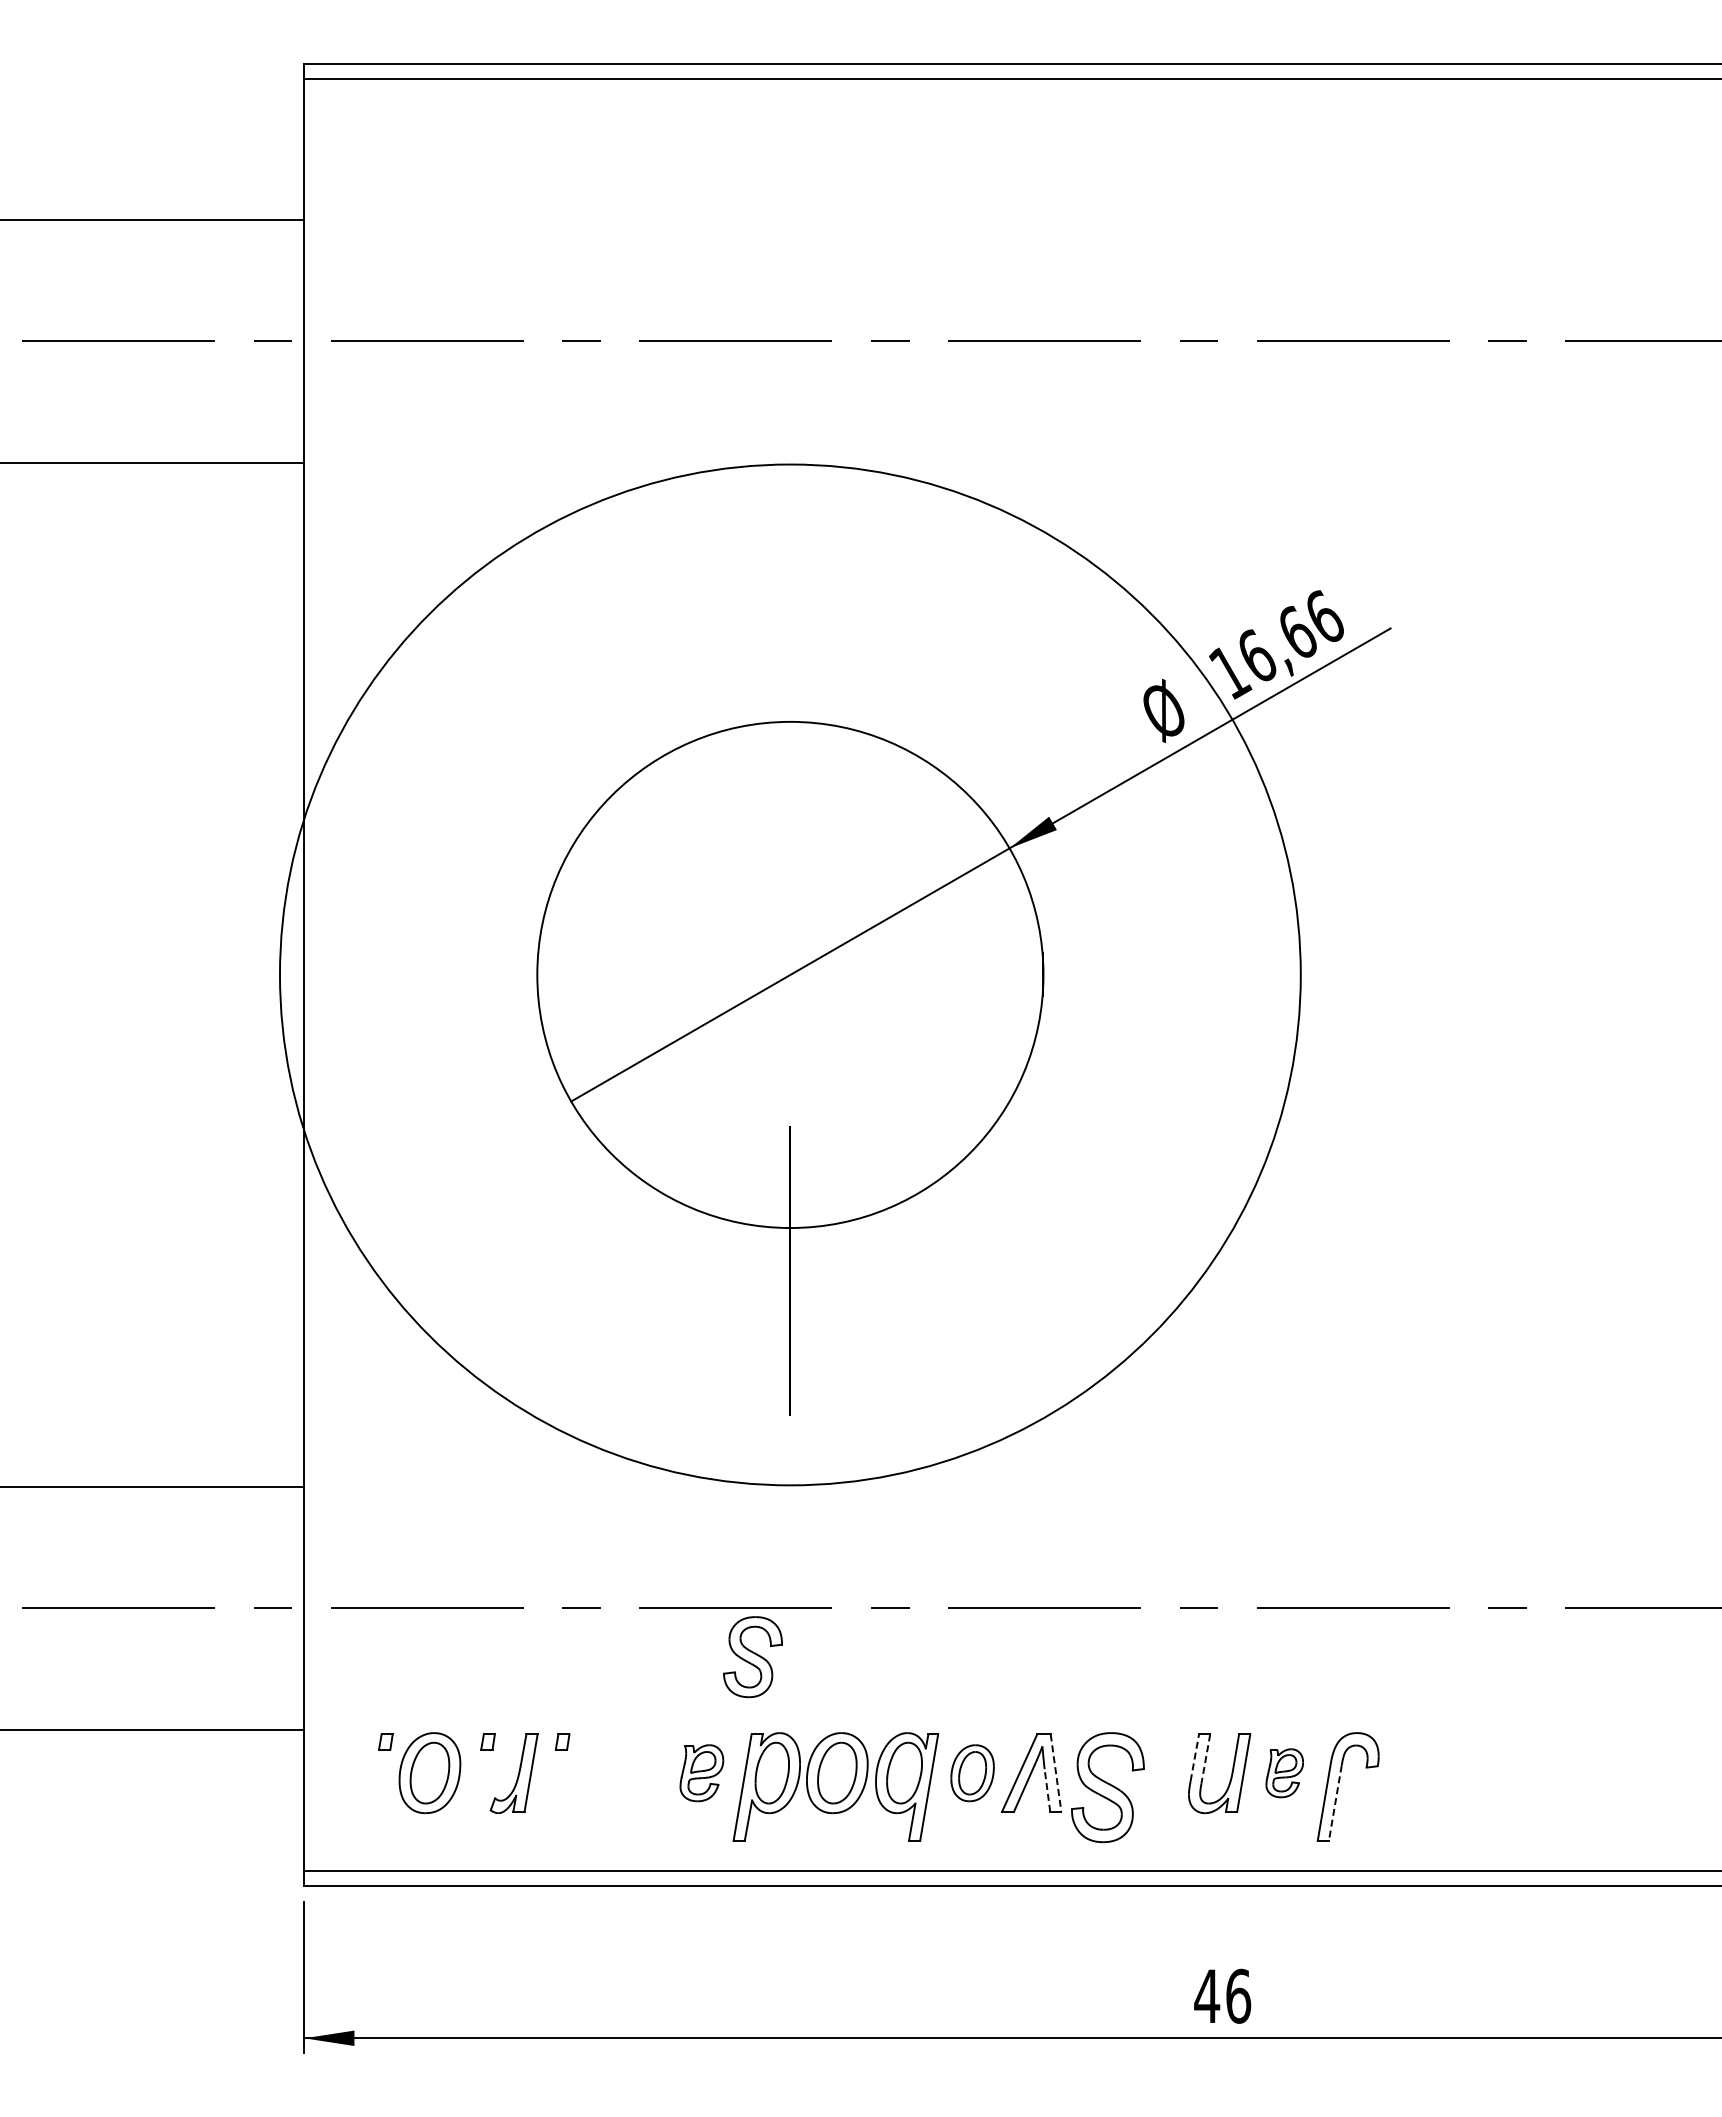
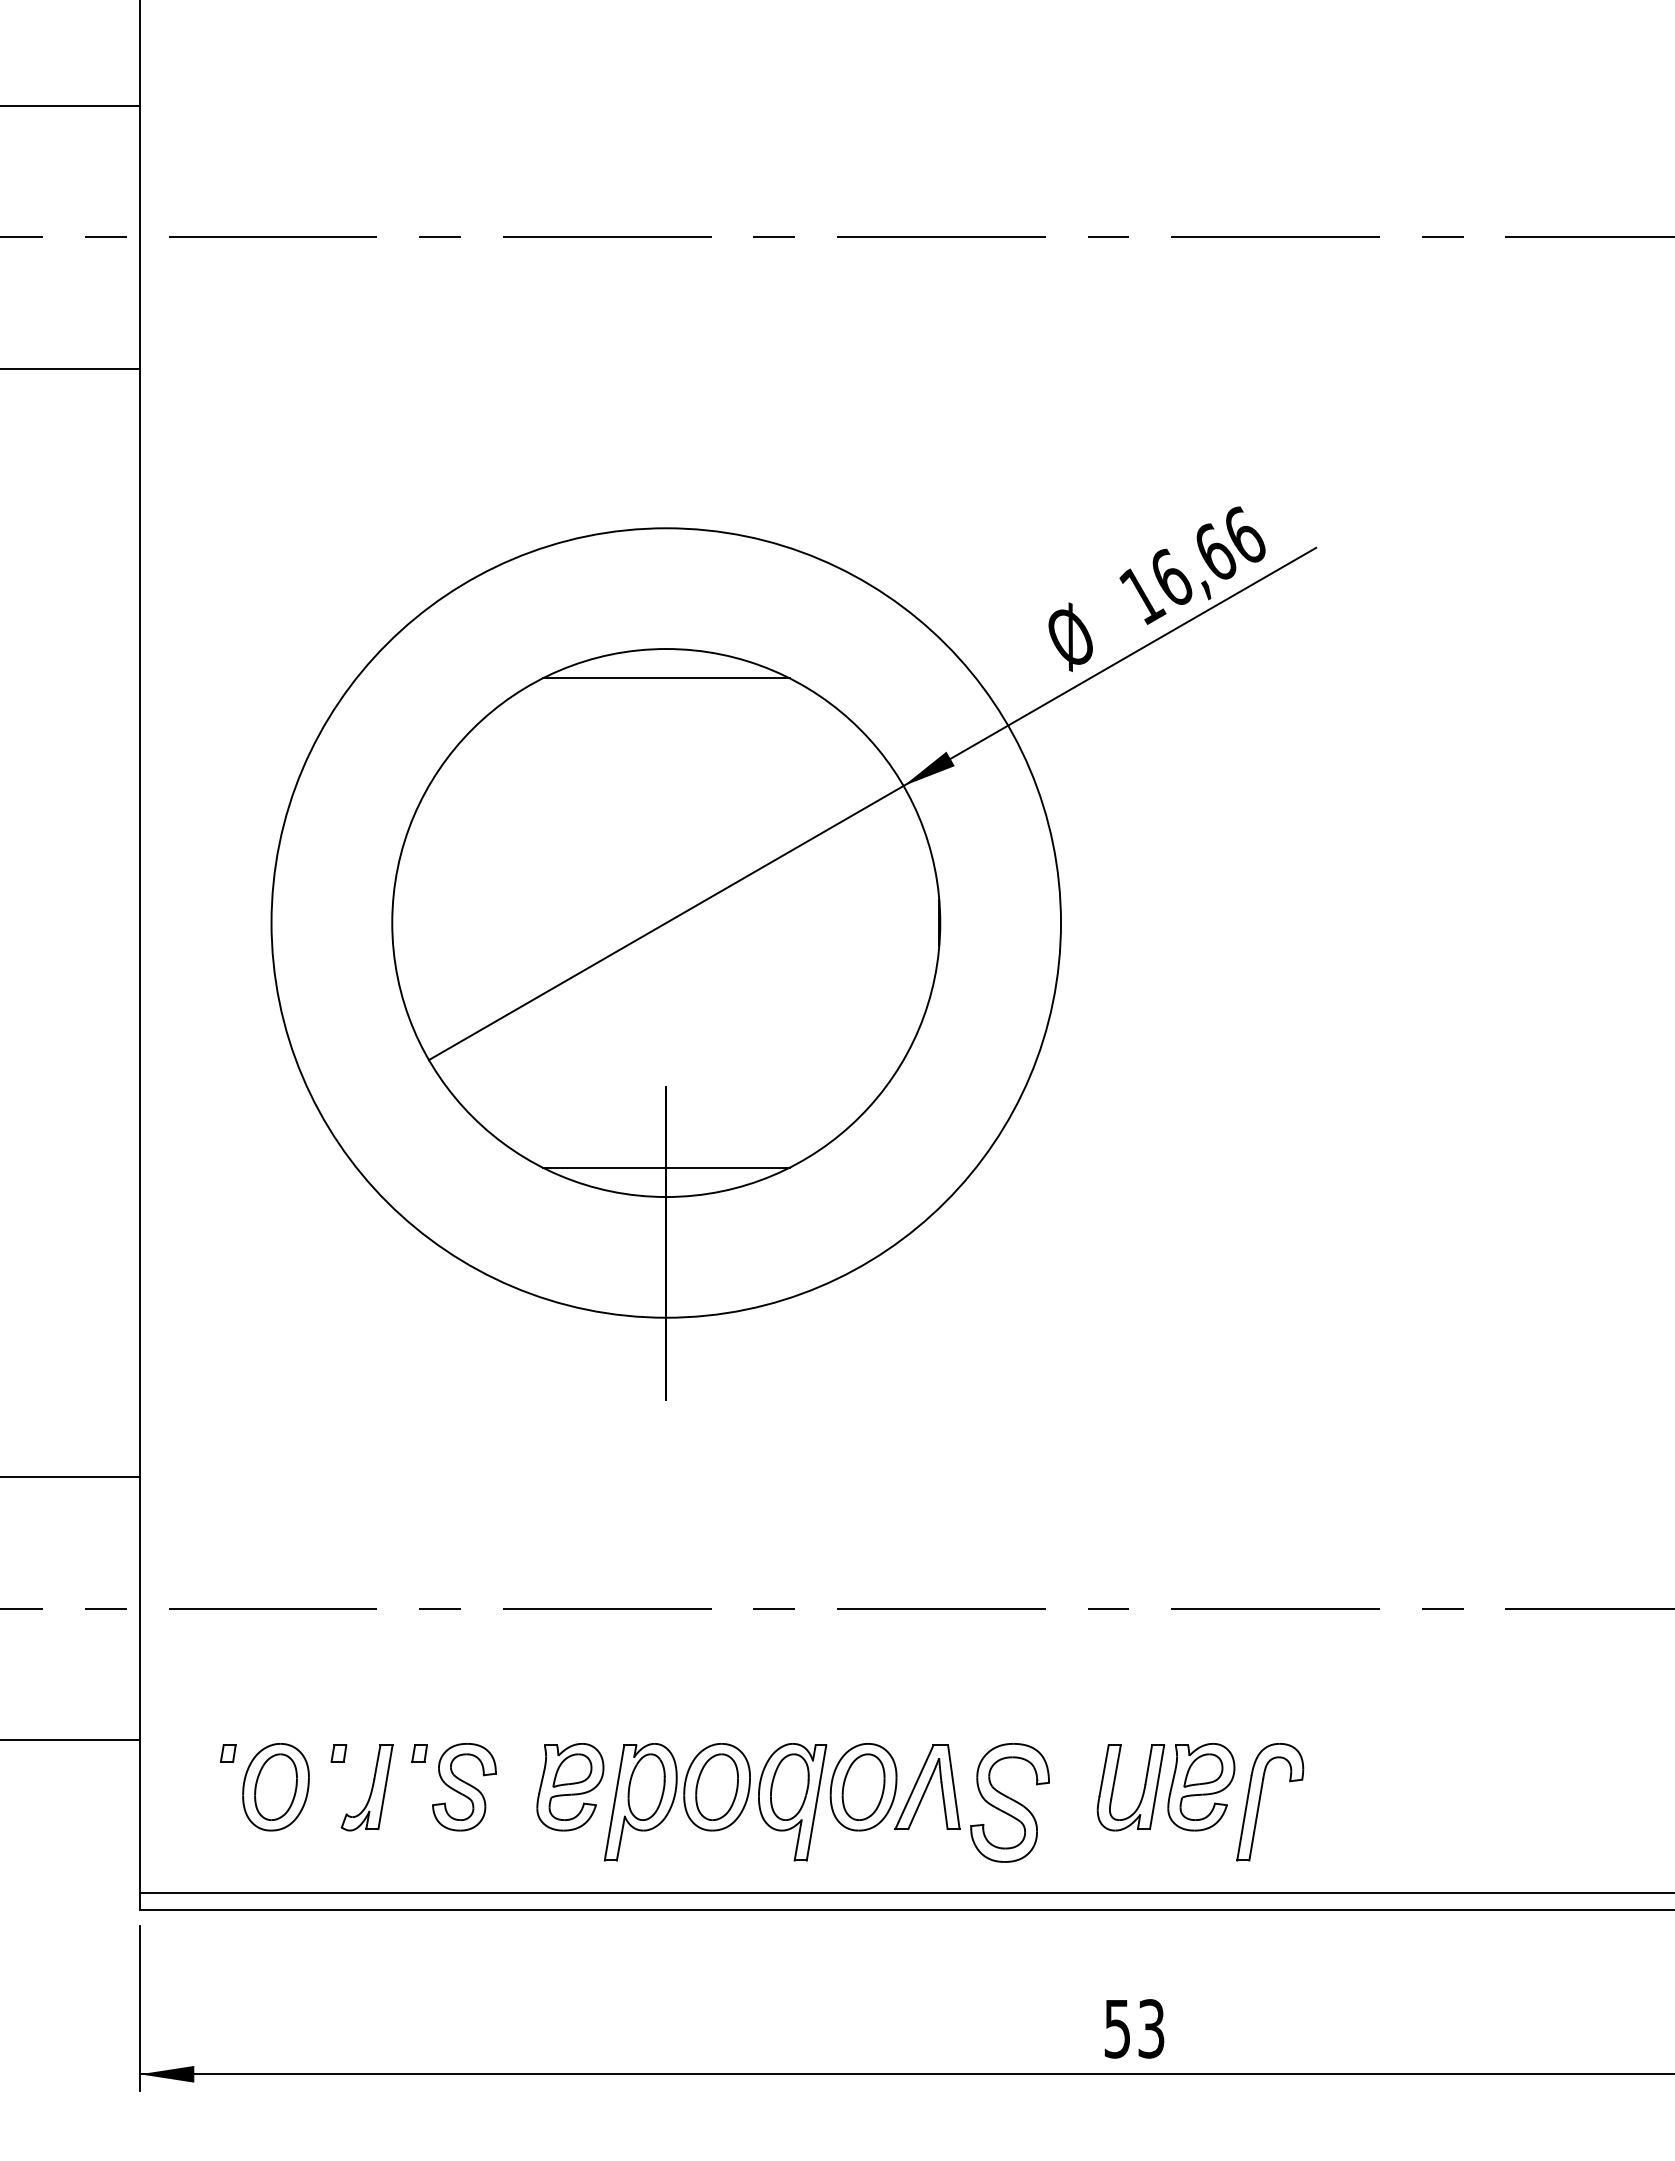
line: (790, 749) -> (666, 678), added
circle: (789, 974) -> (665, 922), size x0.71
line: (790, 1200) -> (666, 1167), added
part: (752, 1657) -> (463, 1787), moved
line: (1194, 1757) -> (1103, 1770), dashed -> solid
line: (1205, 1758) -> (1115, 1771), dashed -> solid
part: (701, 1773) -> (570, 1787), size x1.43
part: (972, 1773) -> (863, 1787), size x1.43
line: (1056, 1773) -> (954, 1787), dashed -> solid
part: (1284, 1773) -> (1201, 1787), size x1.67
line: (1047, 1790) -> (944, 1806), dashed -> solid
line: (1335, 1803) -> (1256, 1820), dashed -> solid
text: (1222, 1995) -> (1134, 2027), 46 -> 53

